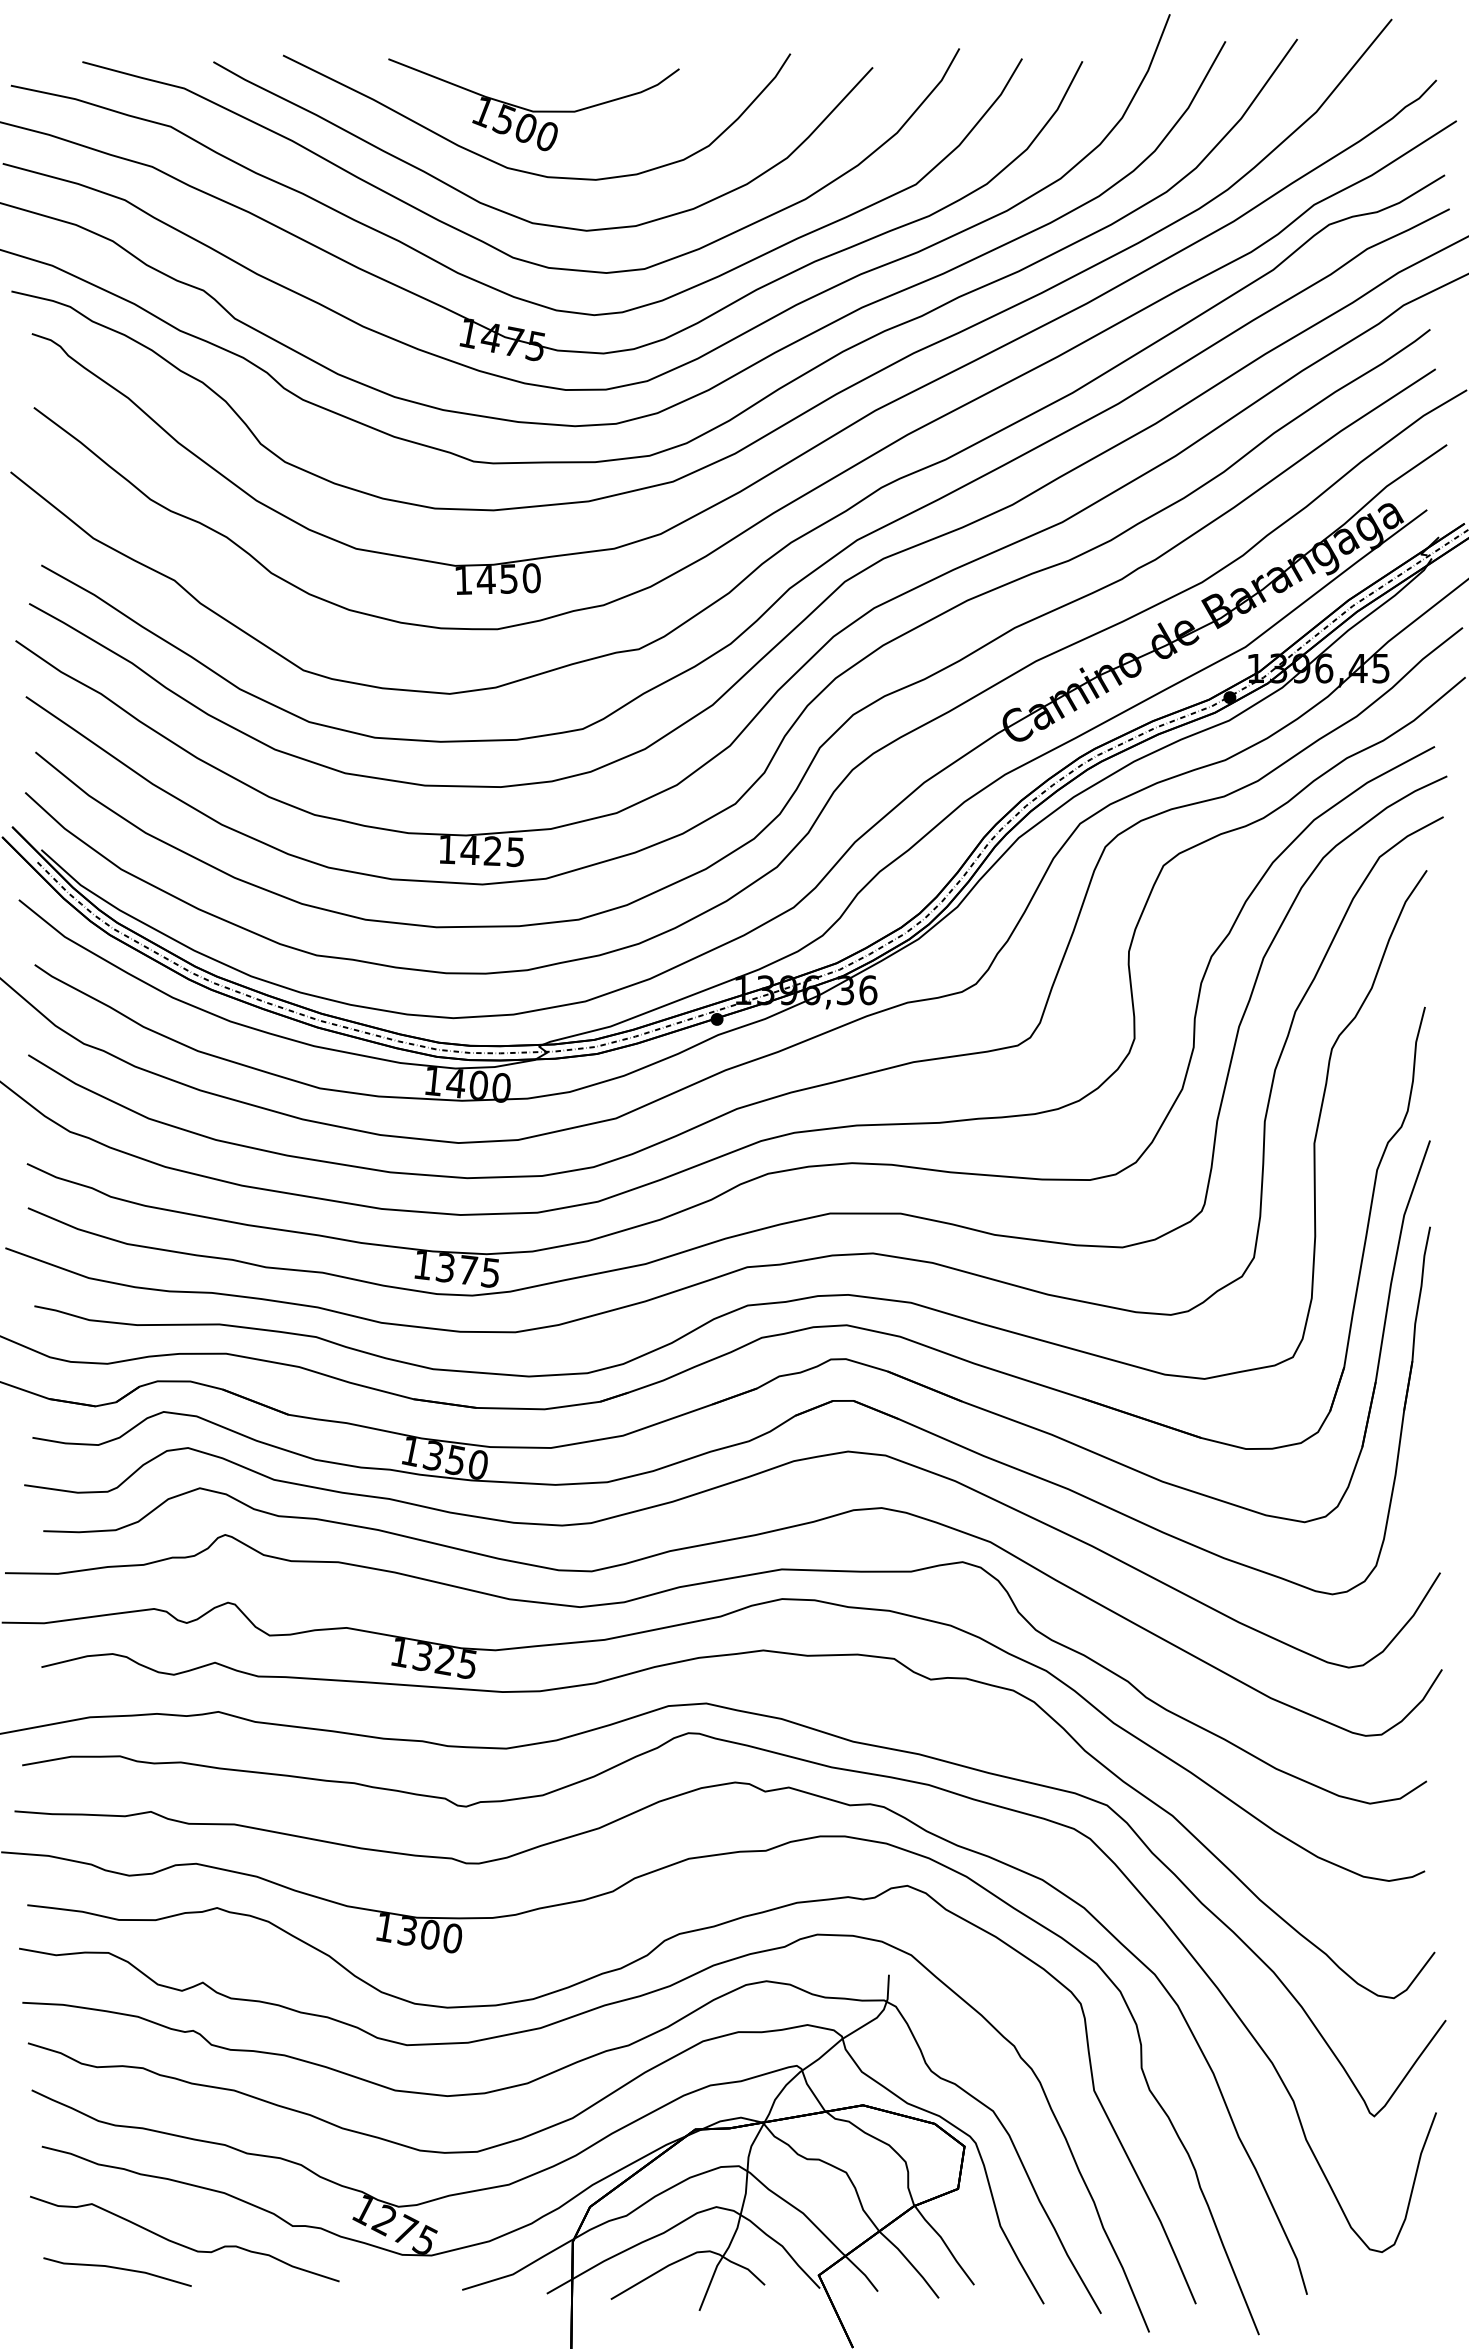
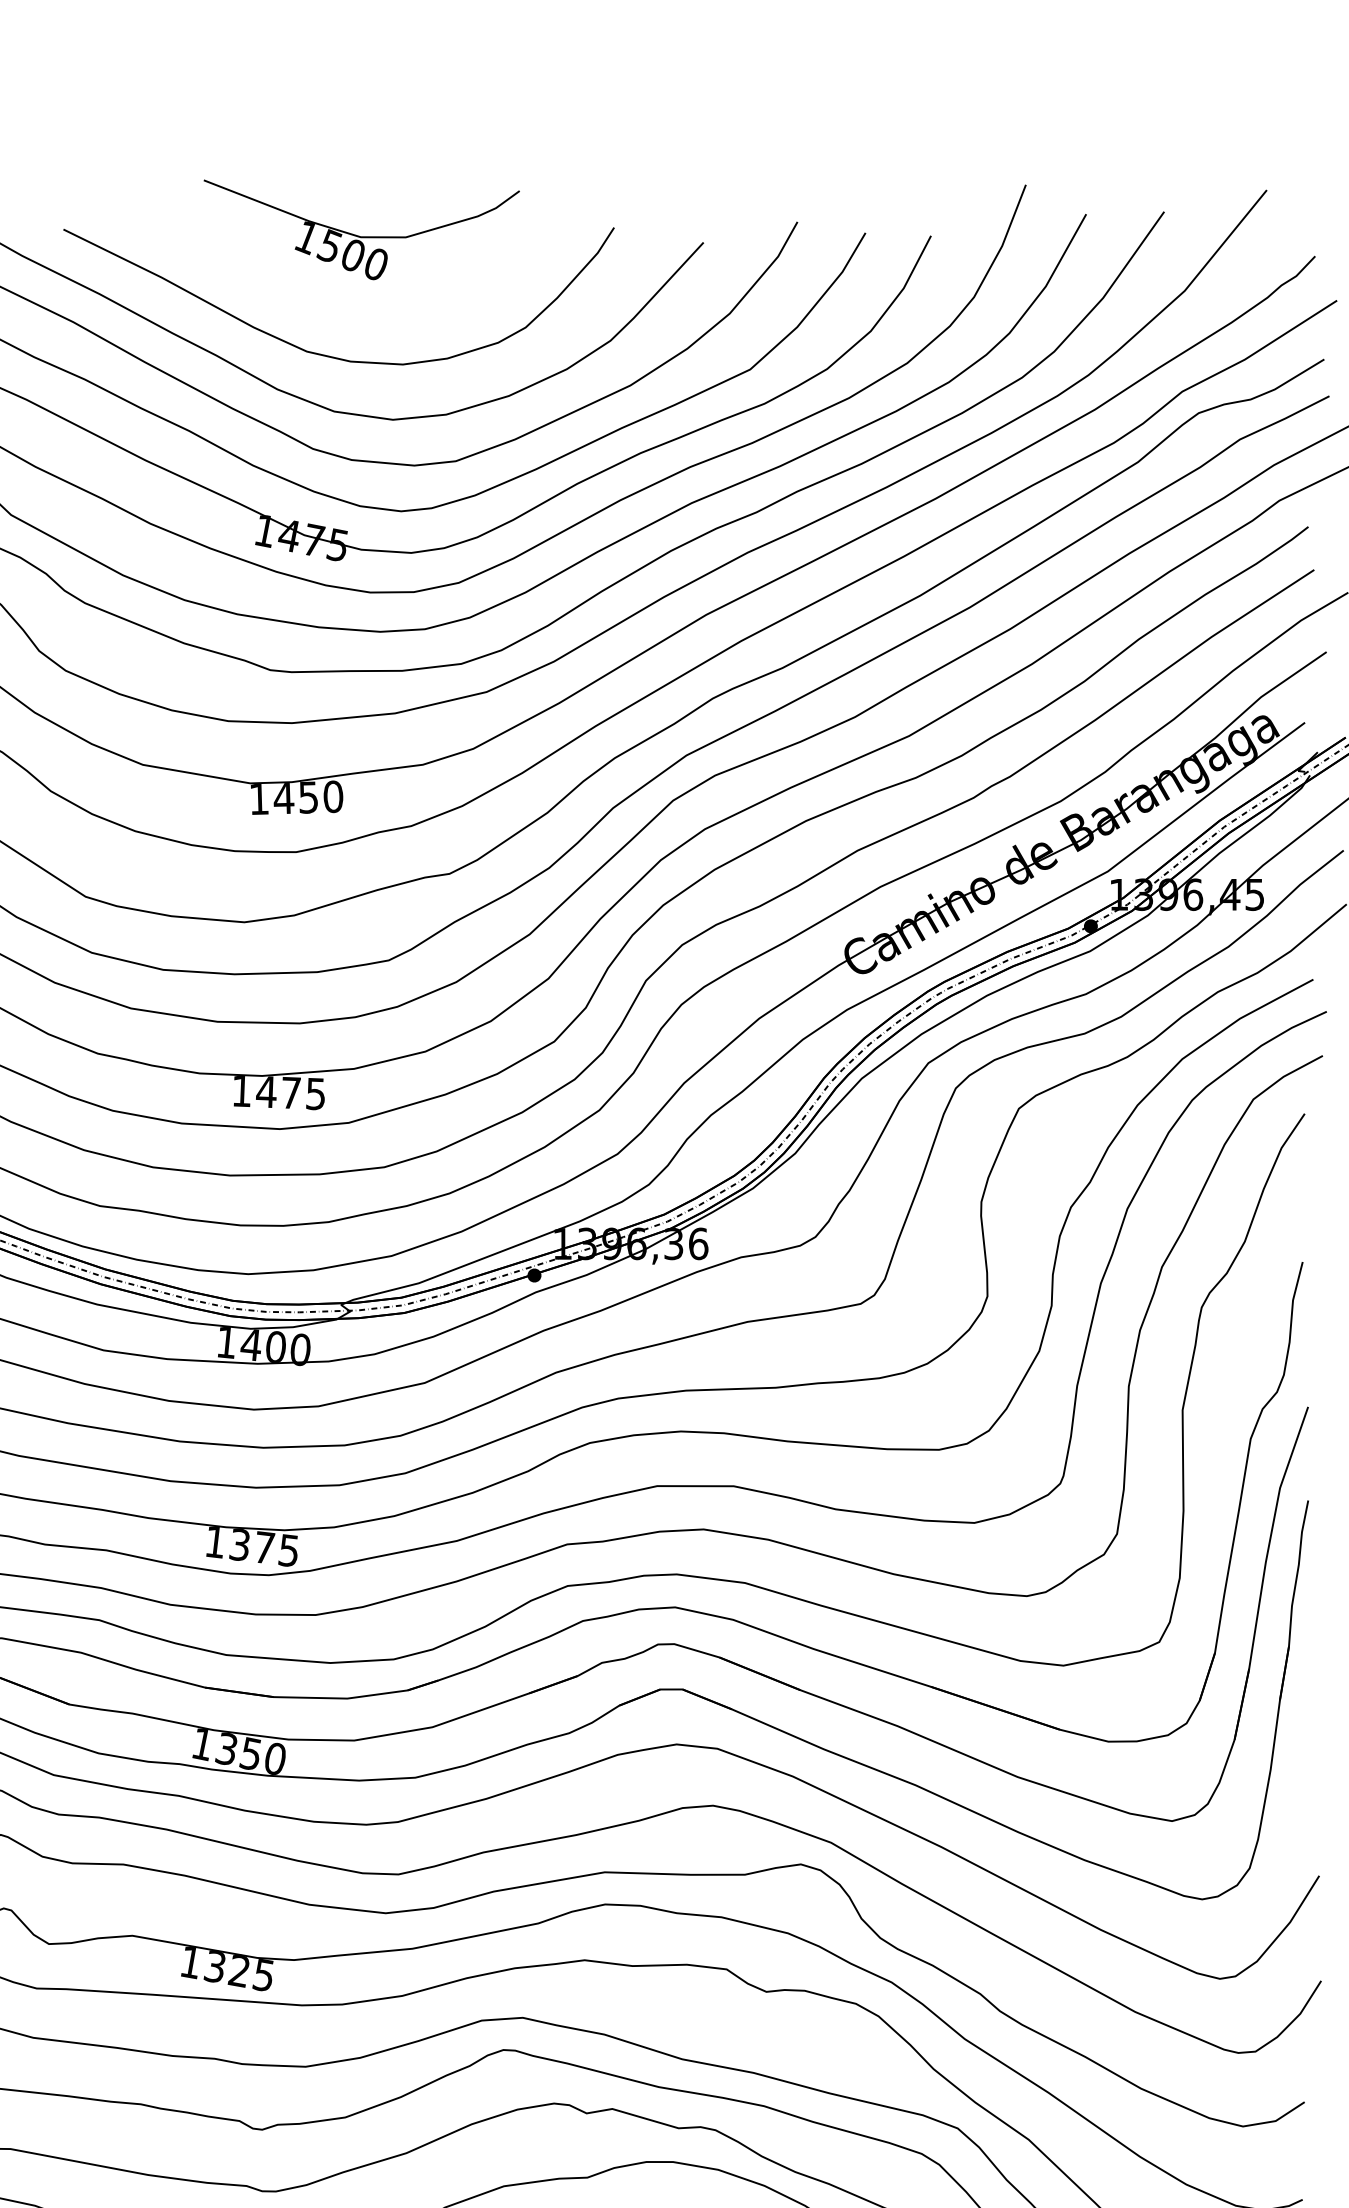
part: (533, 104) -> (361, 229), moved
text: (492, 850) -> (290, 1092), 1425 -> 1475

